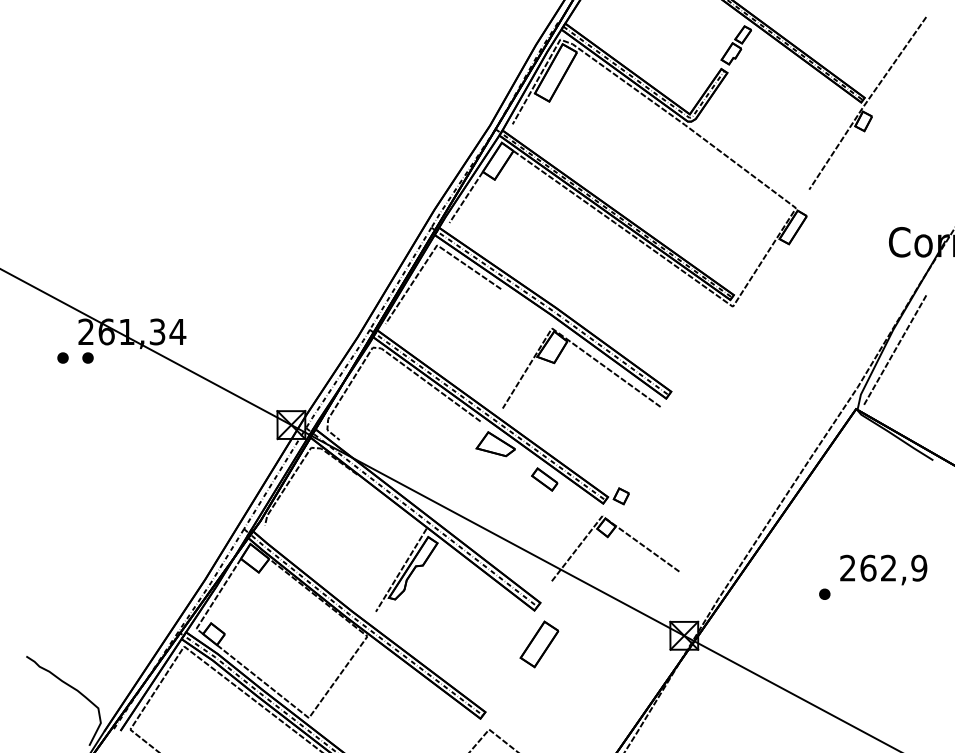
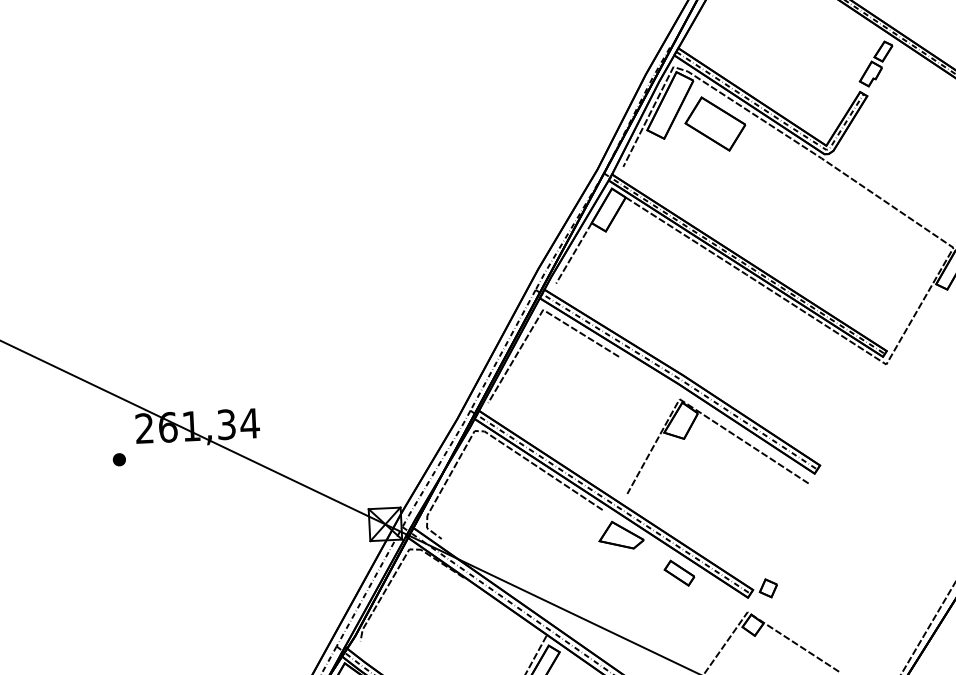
part: (594, 90) -> (715, 123), added
part: (87, 357) -> (147, 457), removed

